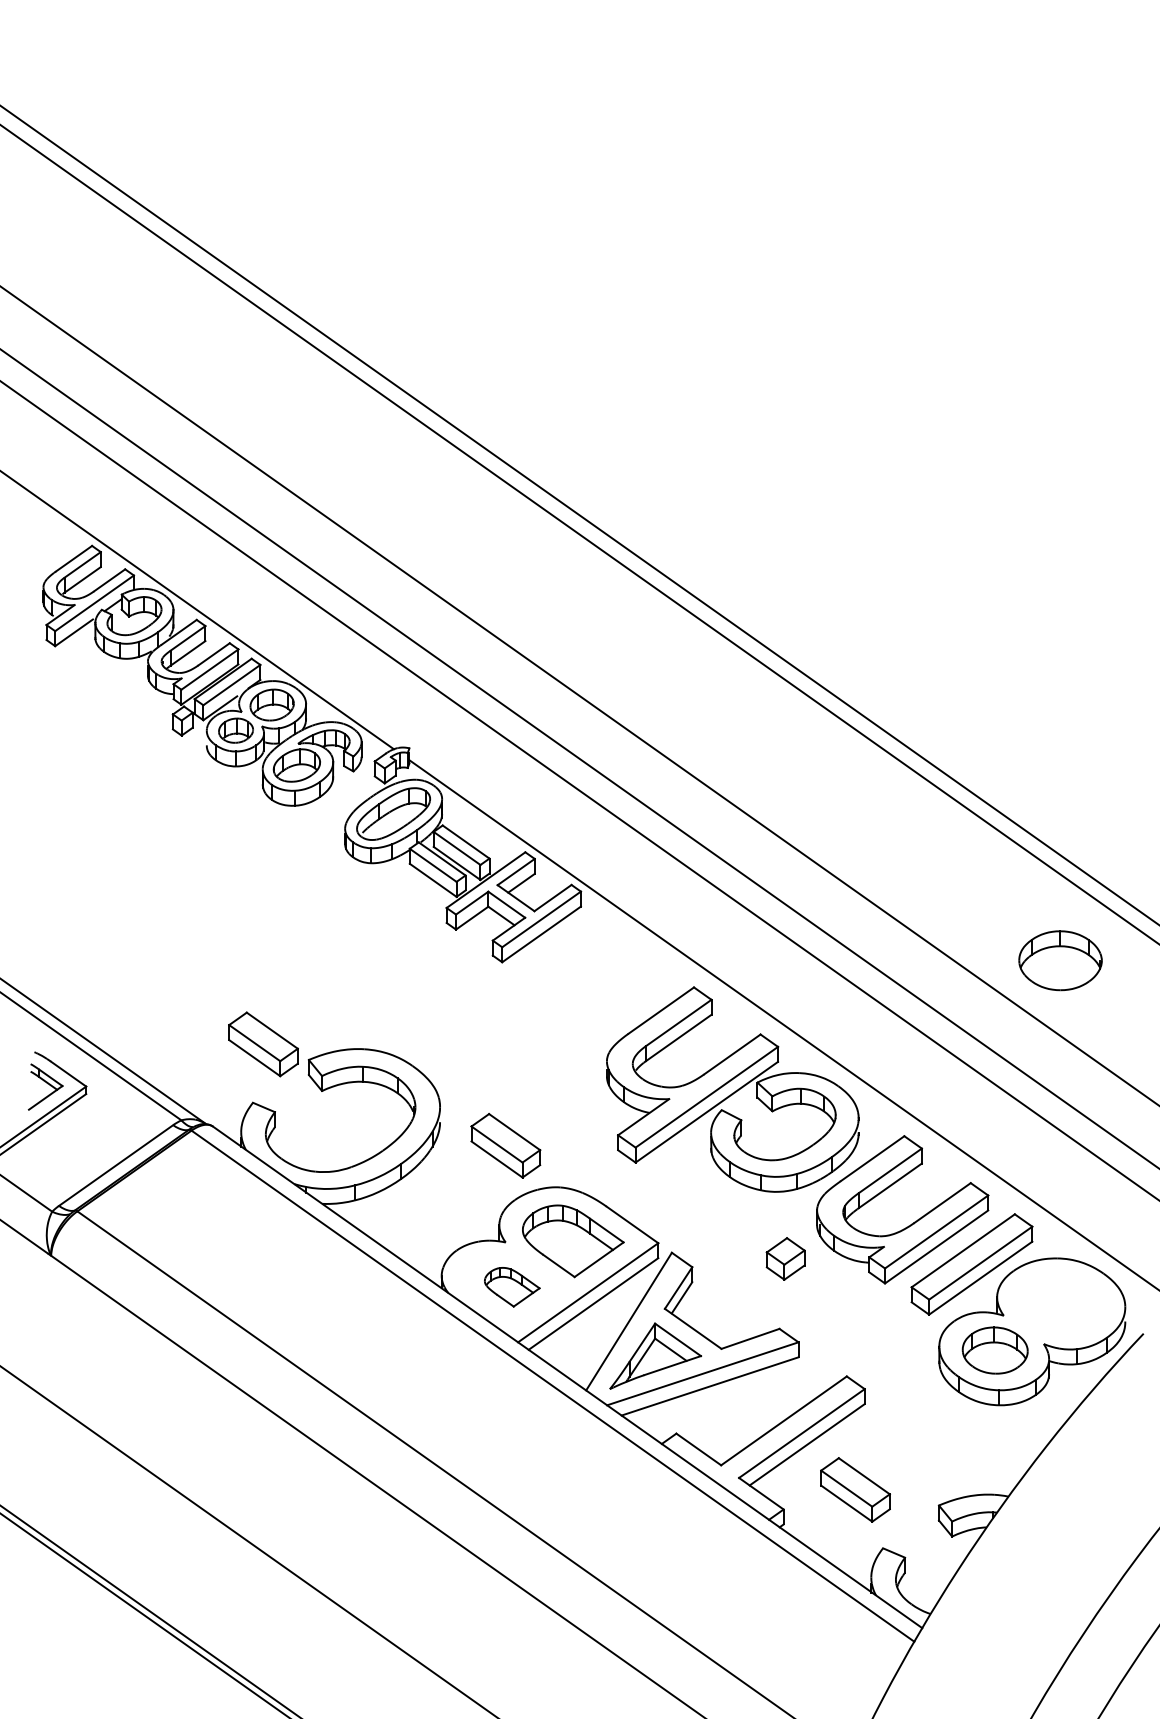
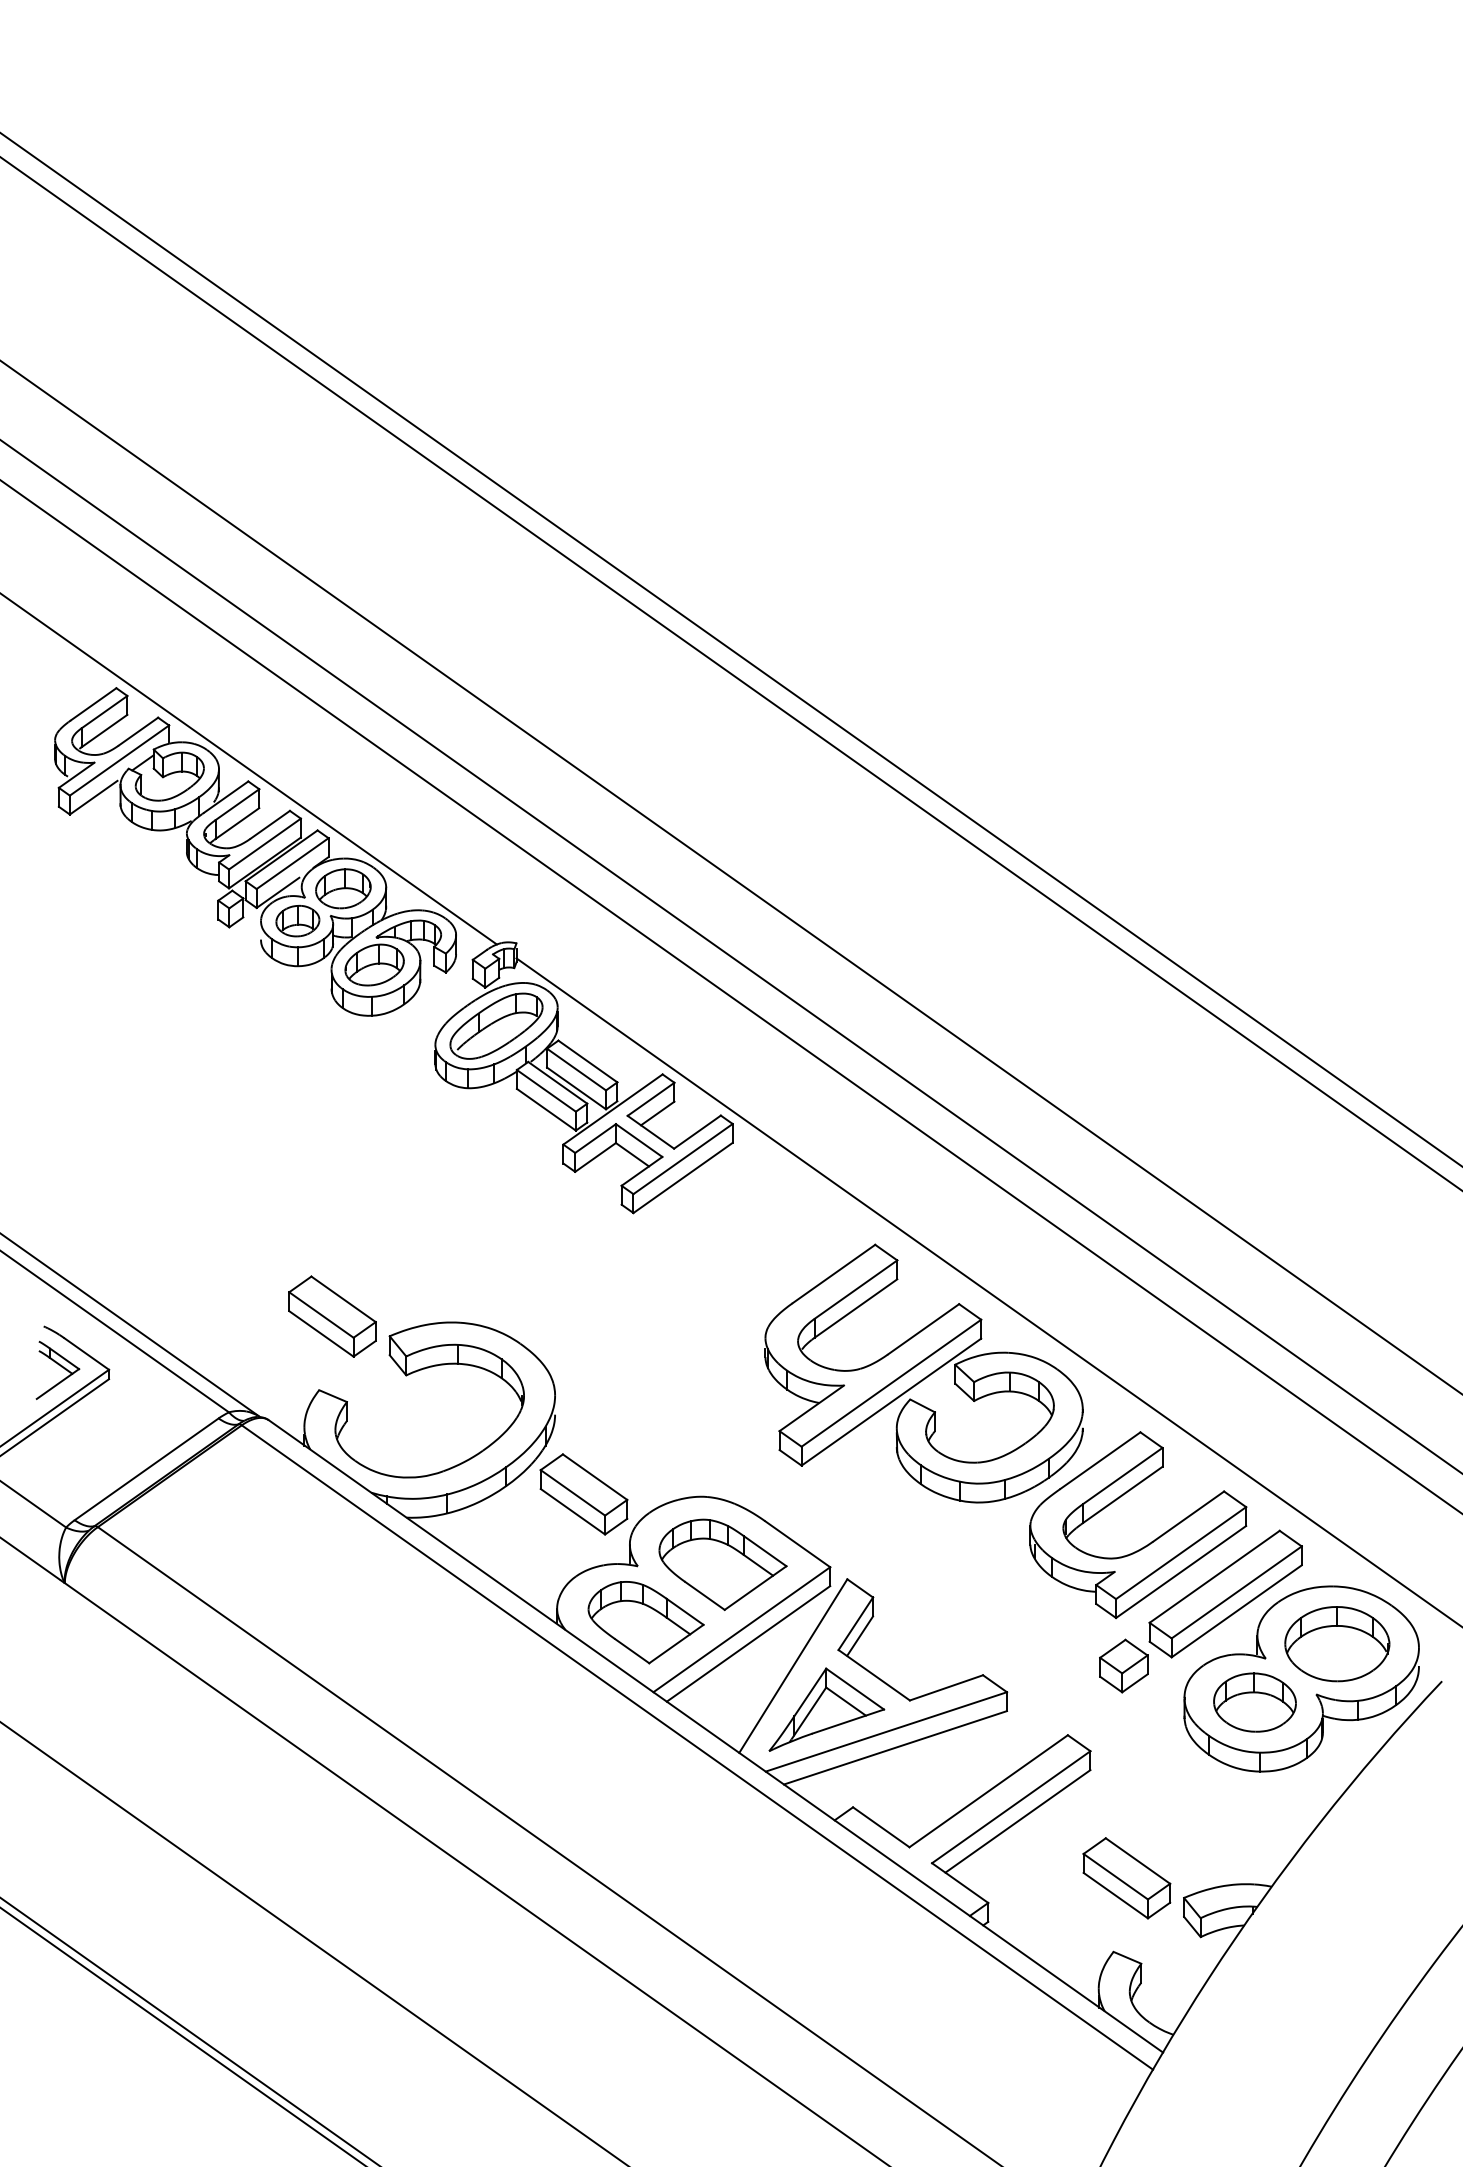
part: (1060, 961) -> (1337, 1644), moved
part: (505, 1145) -> (583, 1494), moved
part: (785, 1258) -> (1123, 1665), moved
part: (511, 1287) -> (645, 1622), size x1.67
part: (855, 1490) -> (1126, 1878), moved

